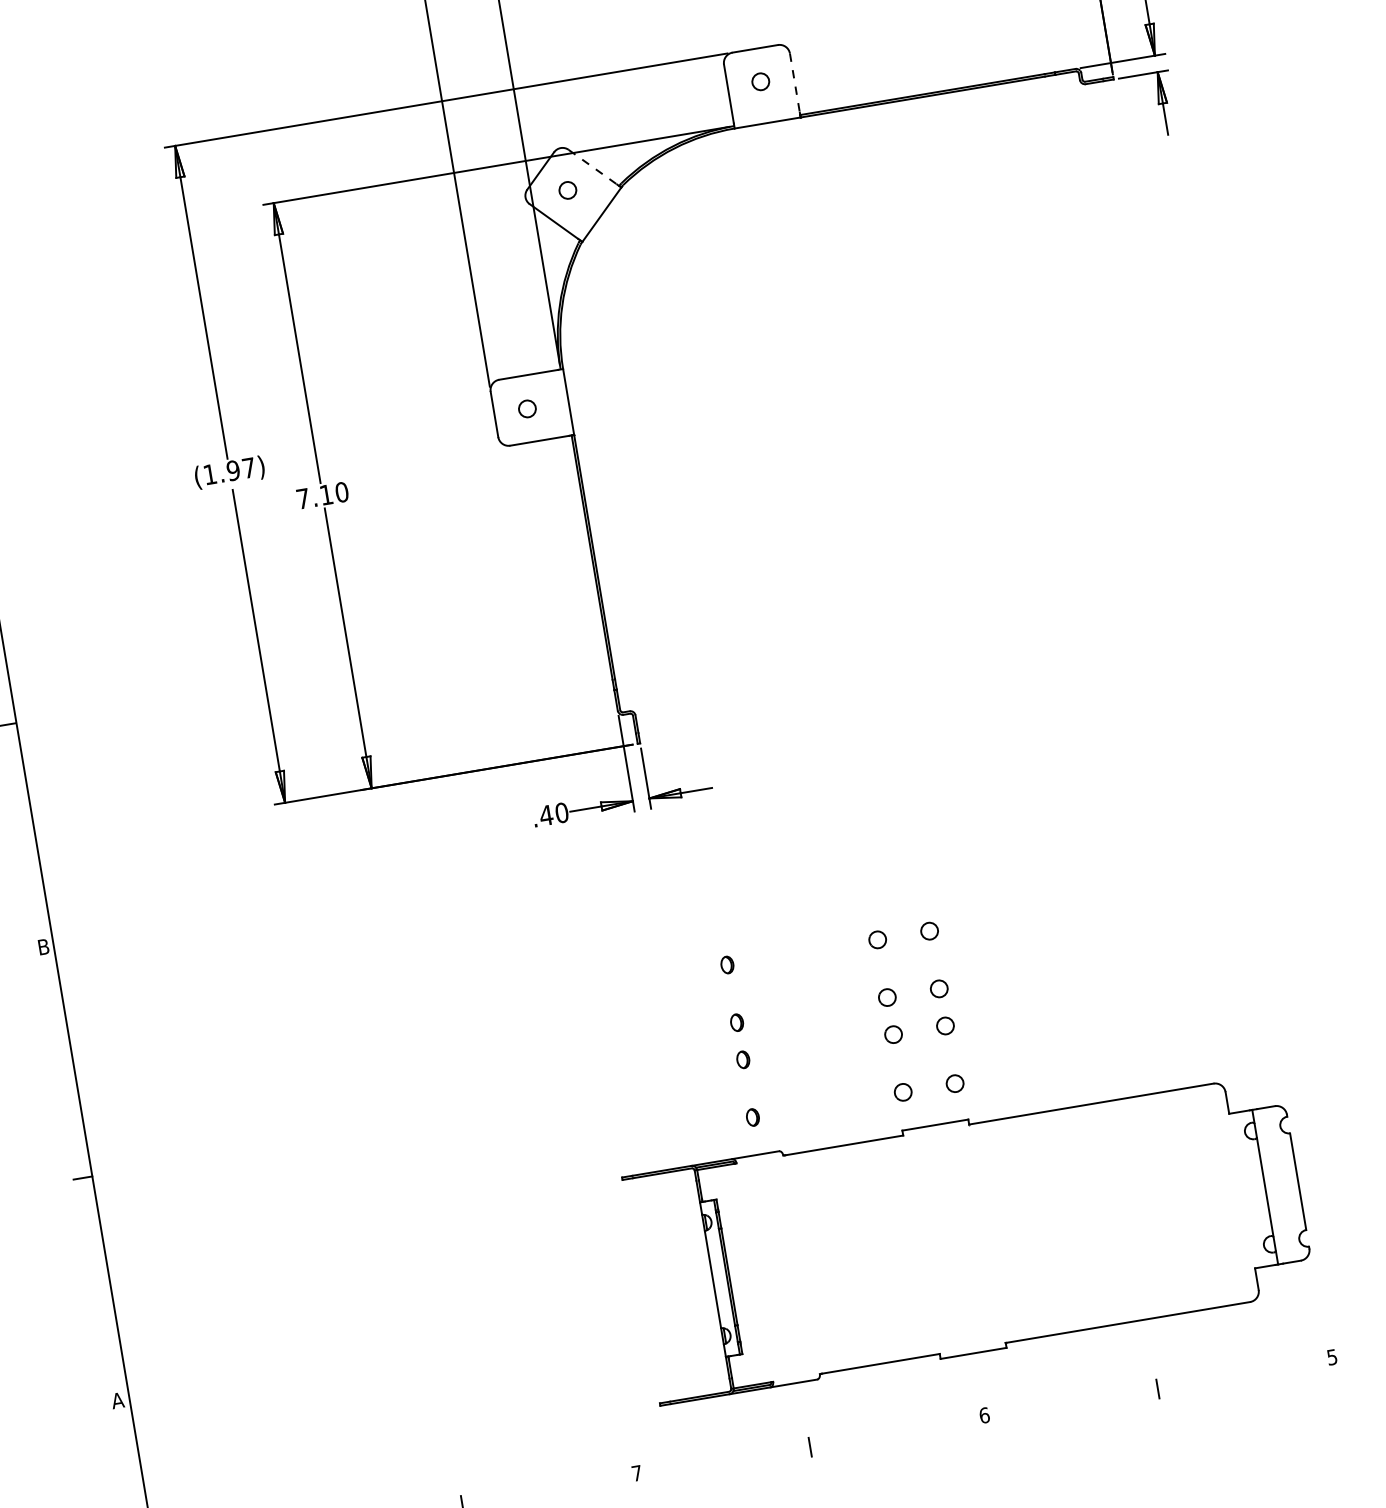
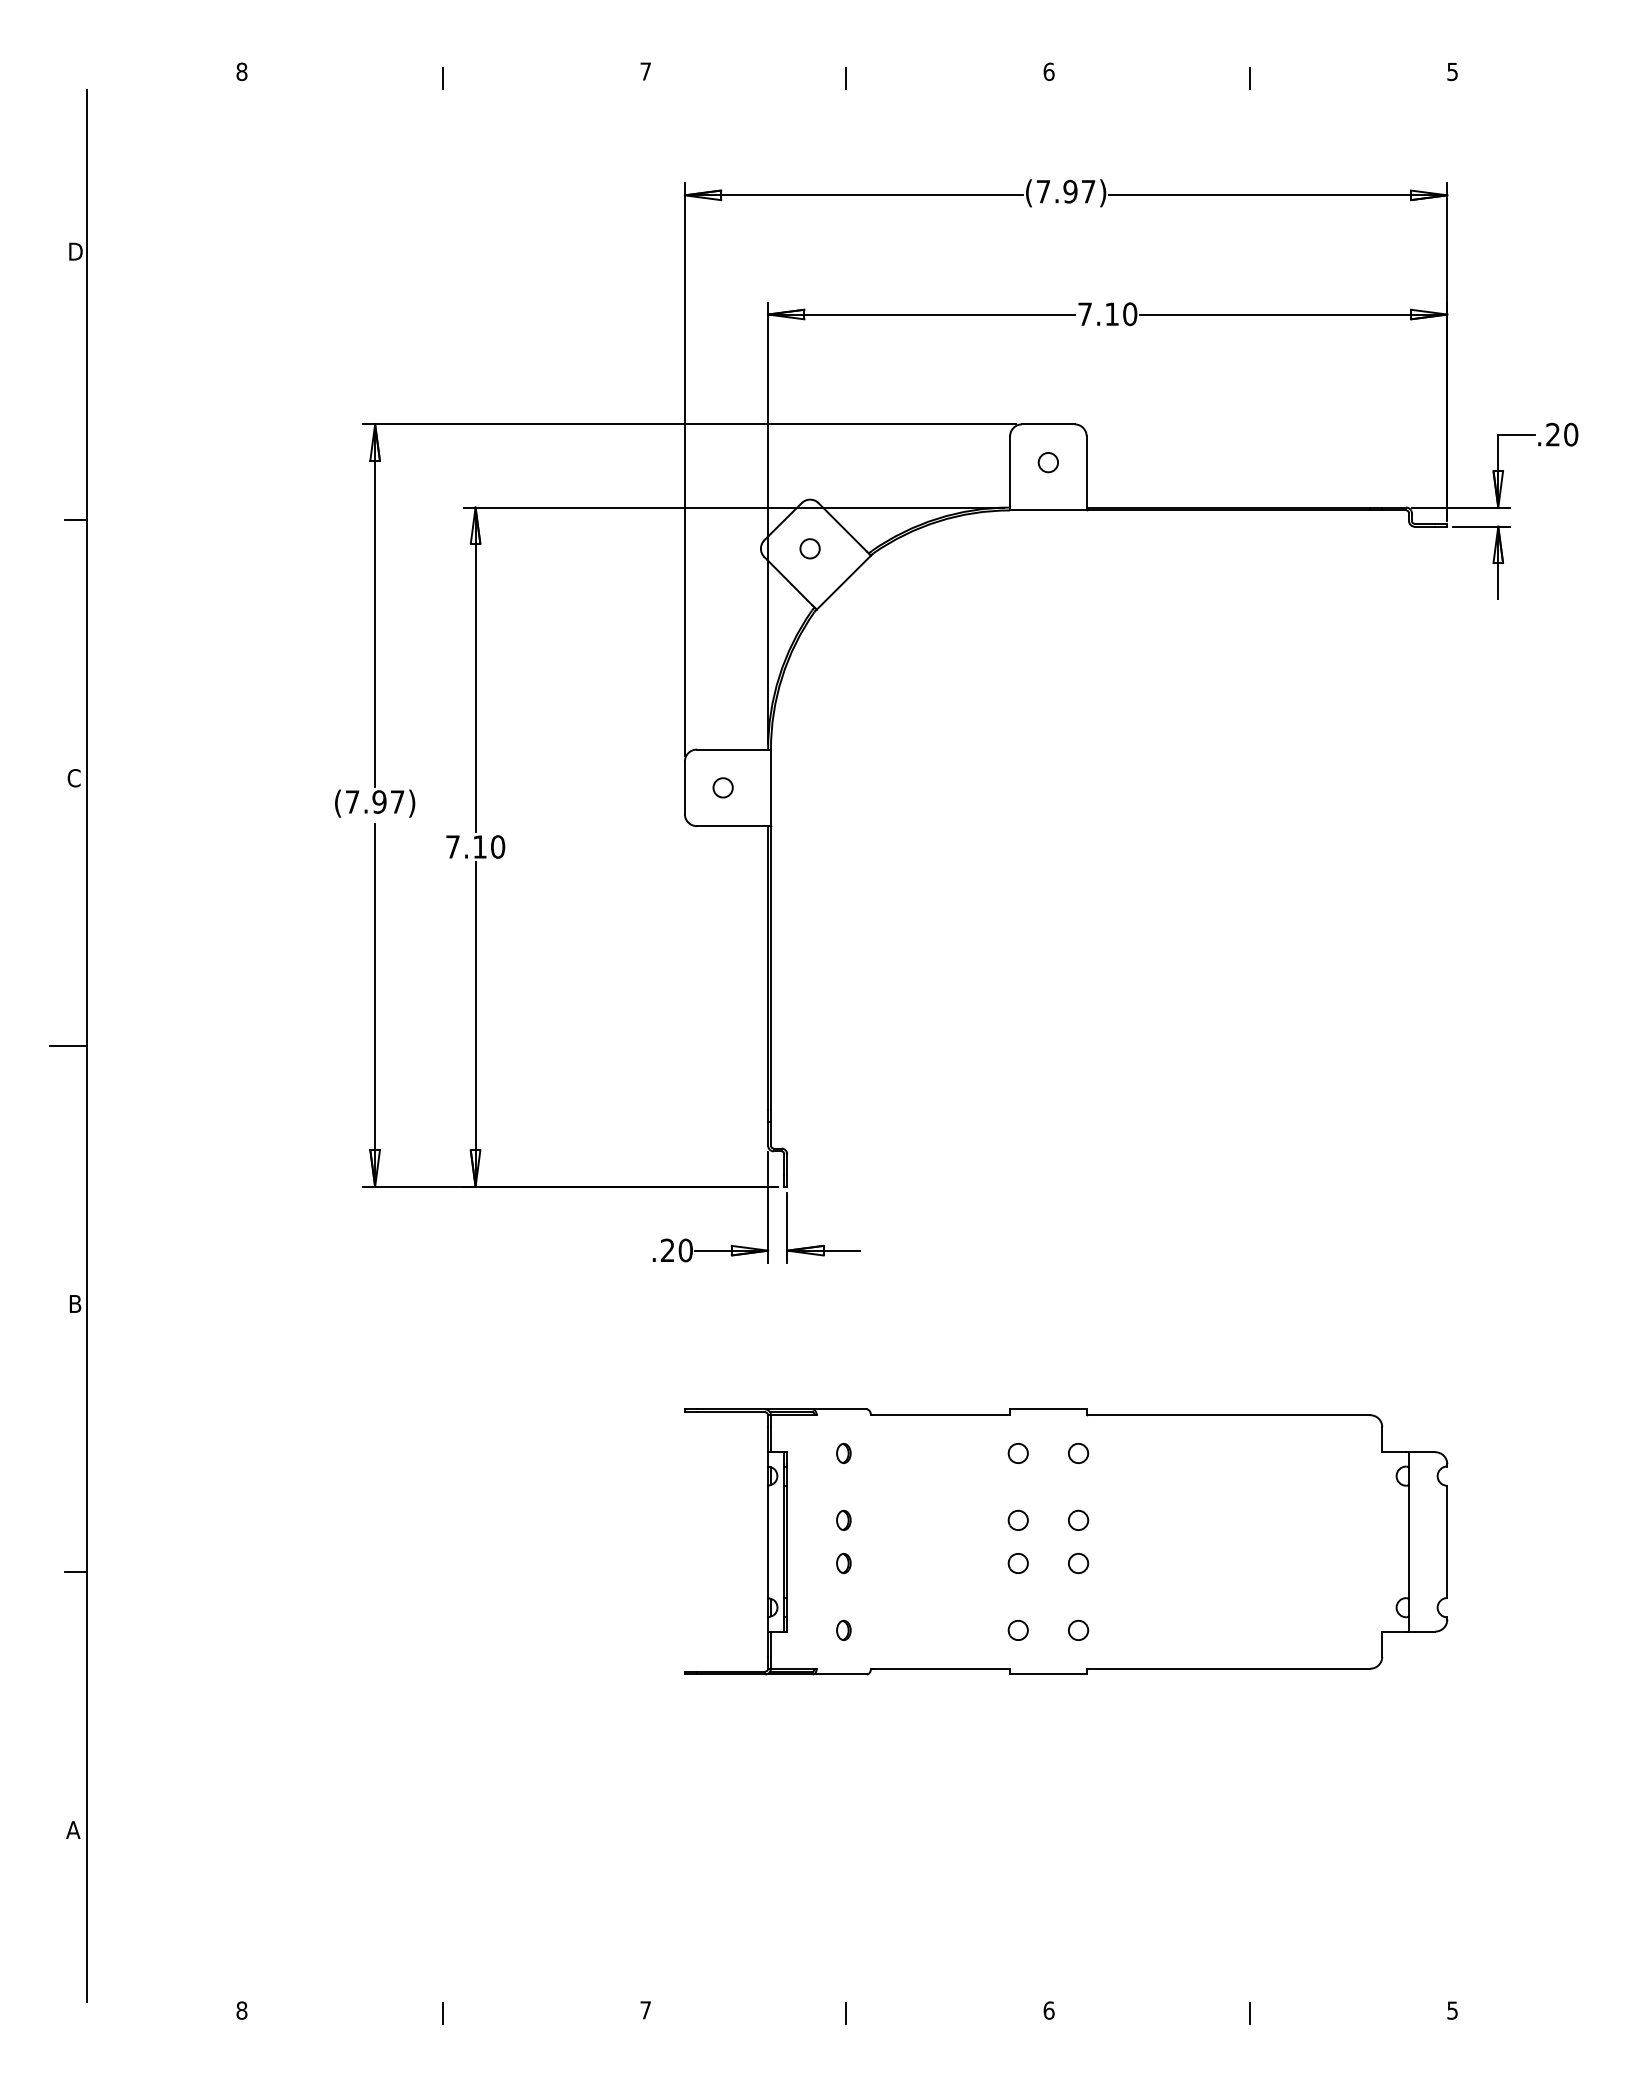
line: (794, 83) -> (1086, 471), dashed -> solid
line: (593, 167) -> (843, 527), dashed -> solid
text: (210, 474) -> (352, 801), (1.97) -> (7.97)
text: (546, 814) -> (667, 1249), .40 -> .20
part: (970, 1236) -> (1066, 1541), moved

